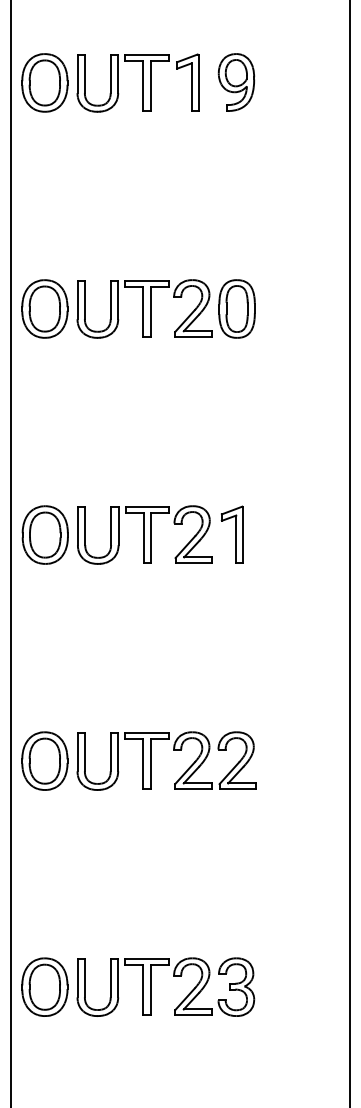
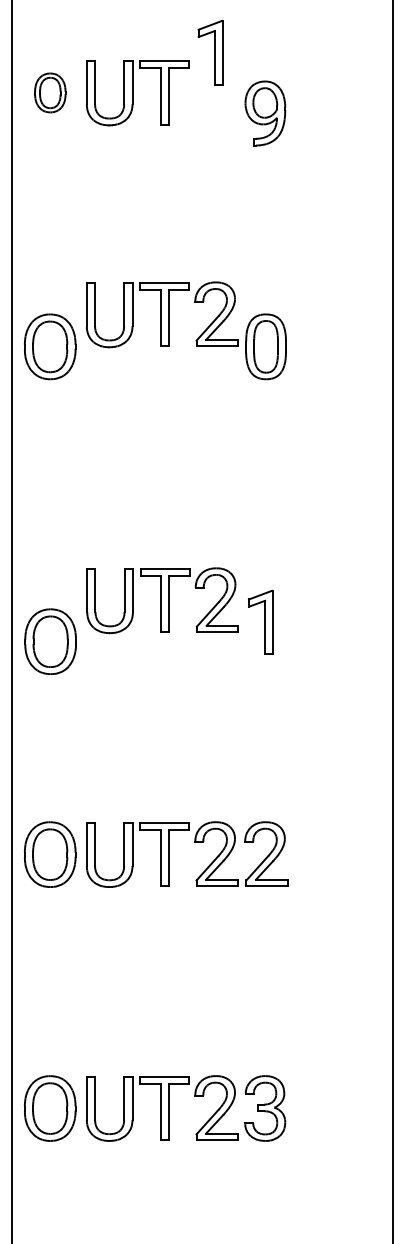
part: (45, 82) -> (50, 92), size x0.6
part: (187, 82) -> (210, 52), moved
part: (236, 82) -> (265, 113), moved
part: (144, 308) -> (162, 314), moved
part: (232, 533) -> (260, 621), moved
part: (45, 534) -> (50, 641), moved

